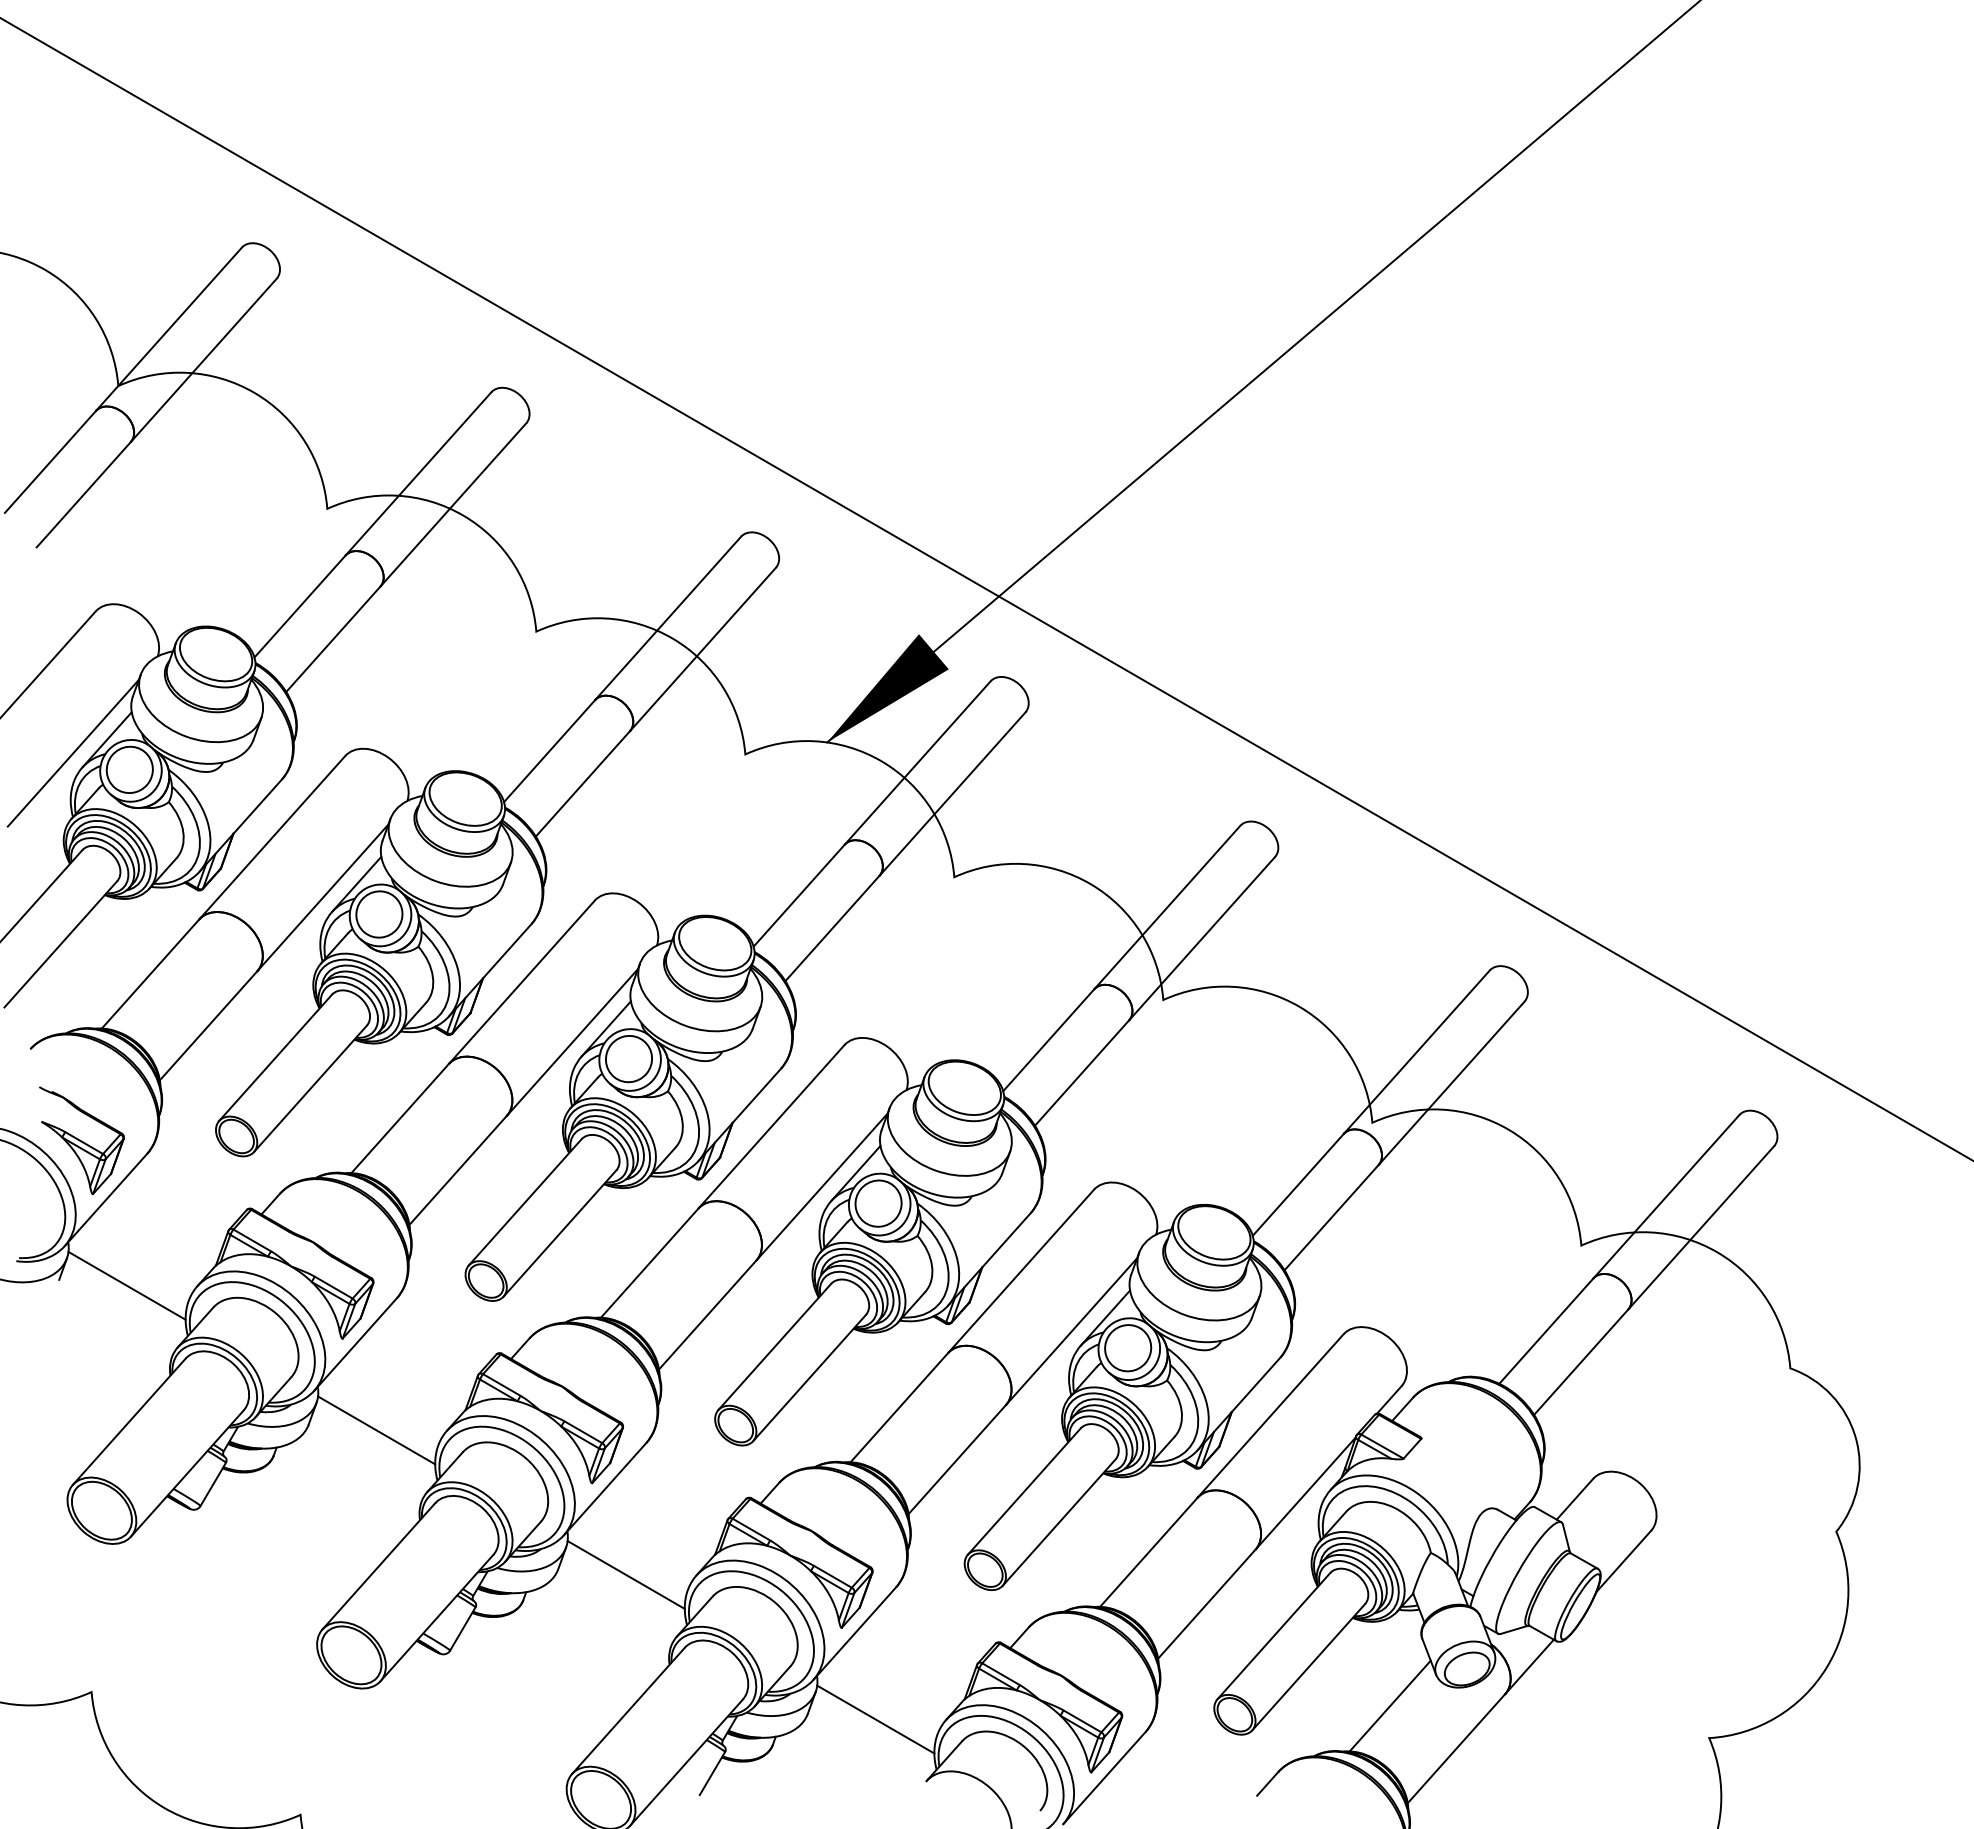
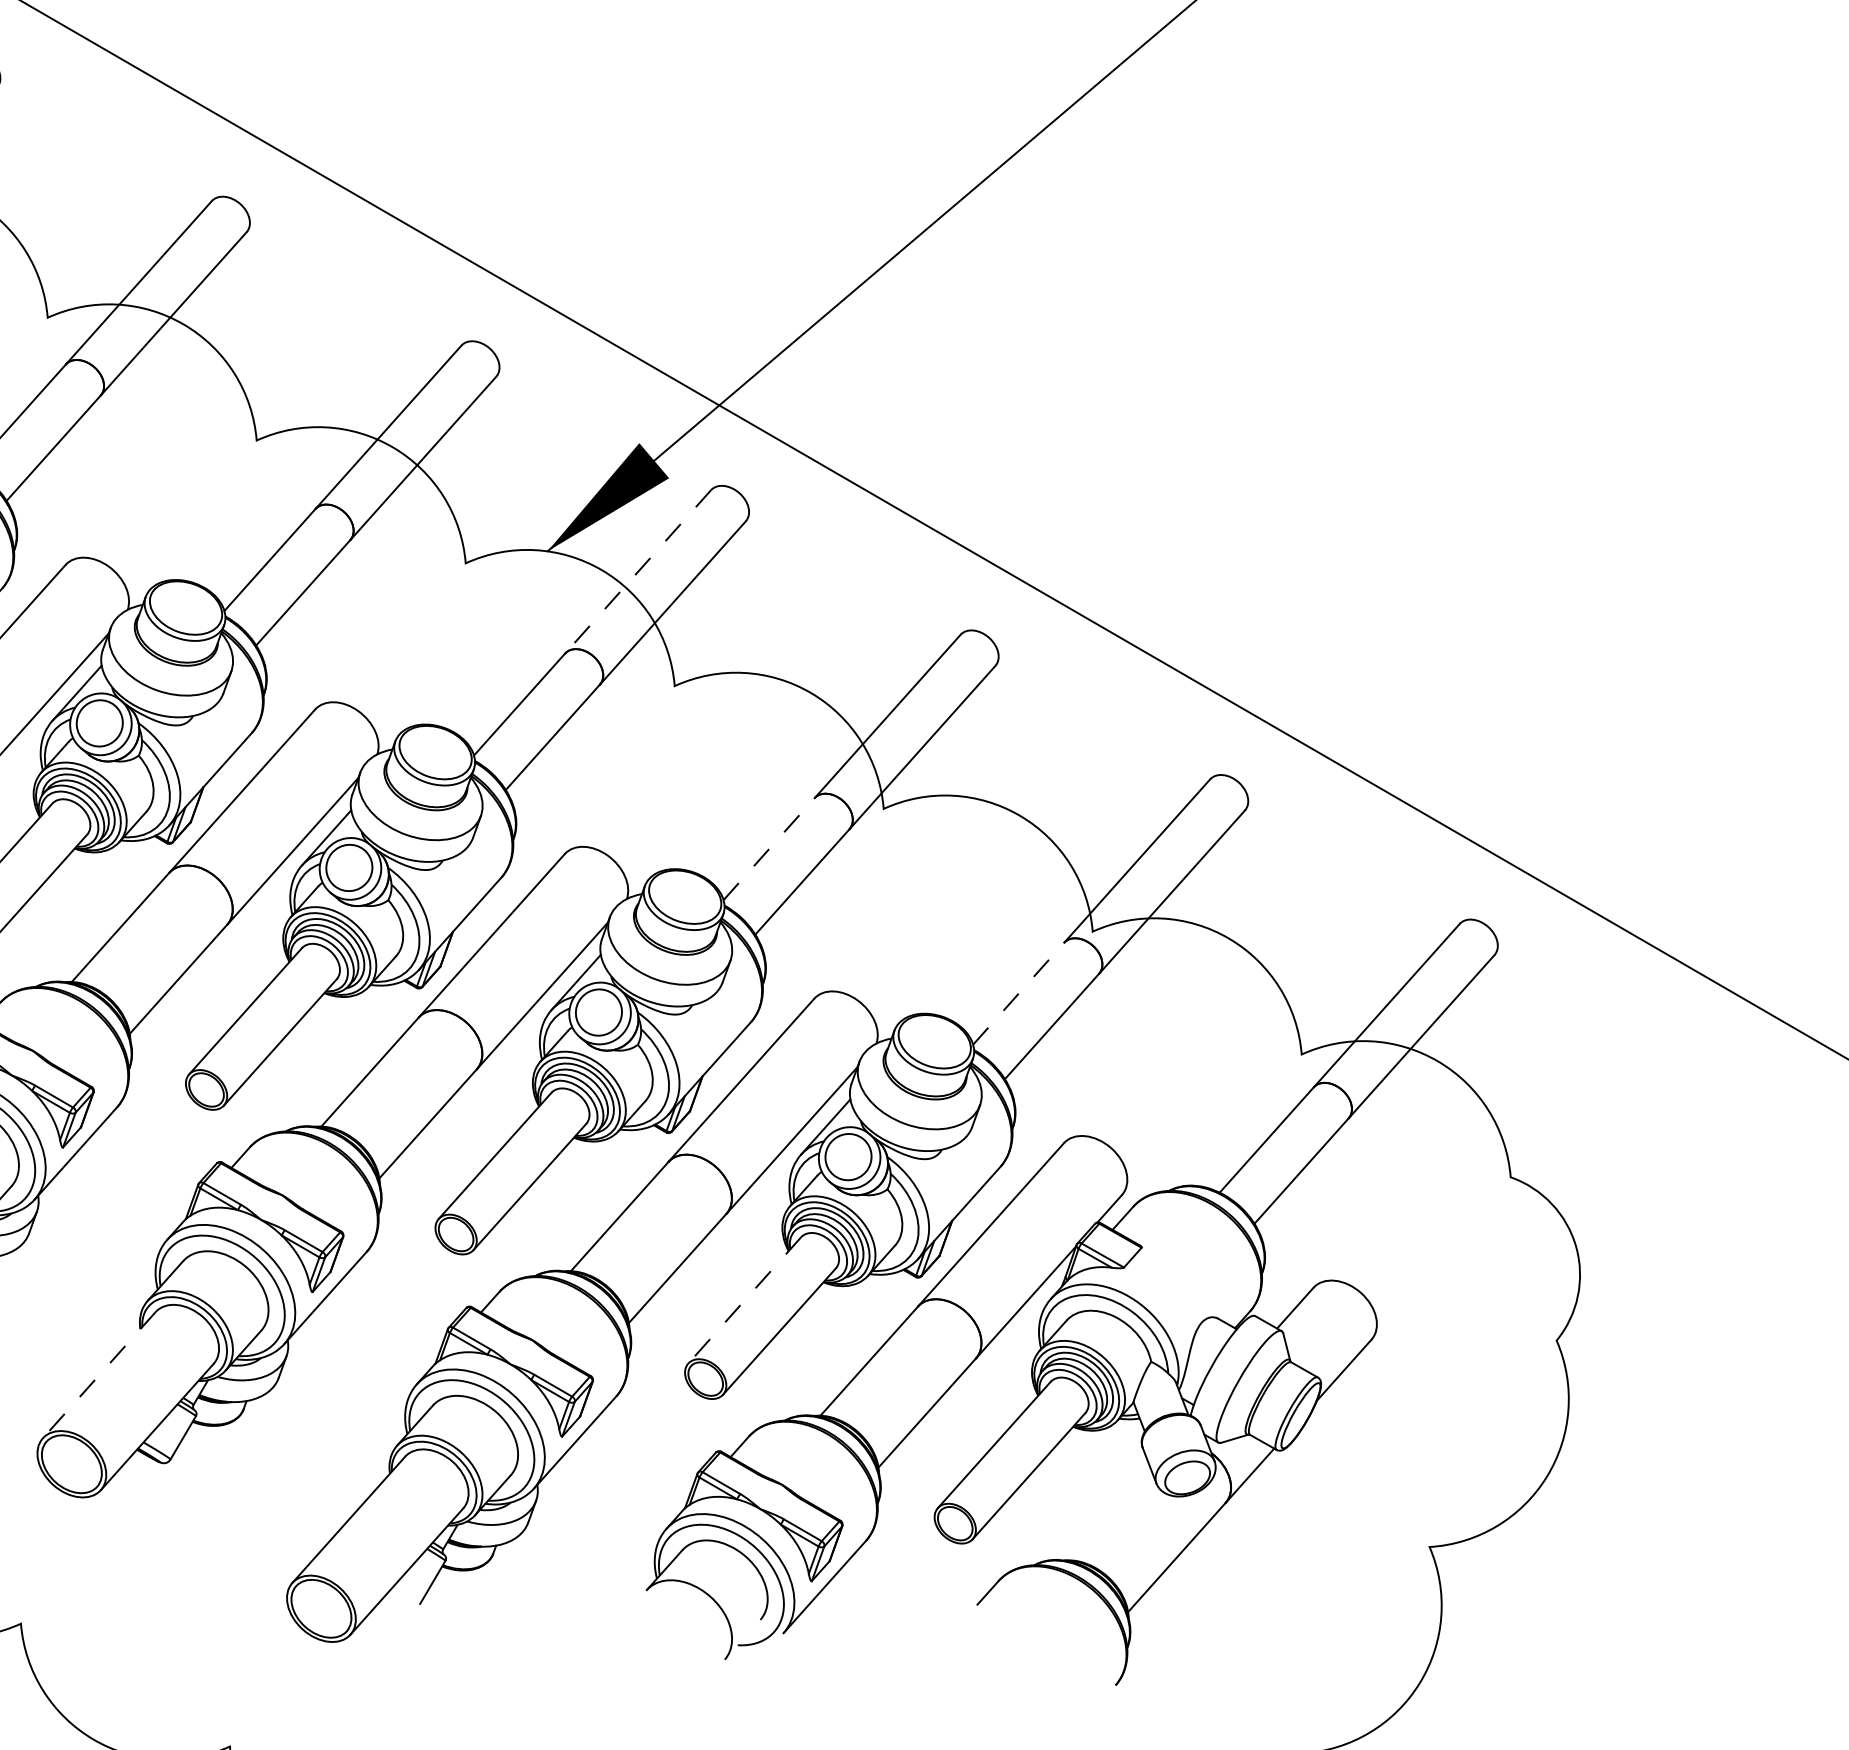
line: (917, 763) -> (637, 572), solid -> dashed
line: (1049, 1039) -> (769, 848), solid -> dashed
line: (1298, 1184) -> (1018, 993), solid -> dashed
line: (376, 1430) -> (96, 1239), removed
line: (1024, 1491) -> (744, 1300), solid -> dashed
line: (378, 1566) -> (98, 1375), solid -> dashed
line: (625, 1574) -> (345, 1383), removed
line: (1389, 1705) -> (1109, 1514), removed
line: (875, 1719) -> (595, 1528), removed

